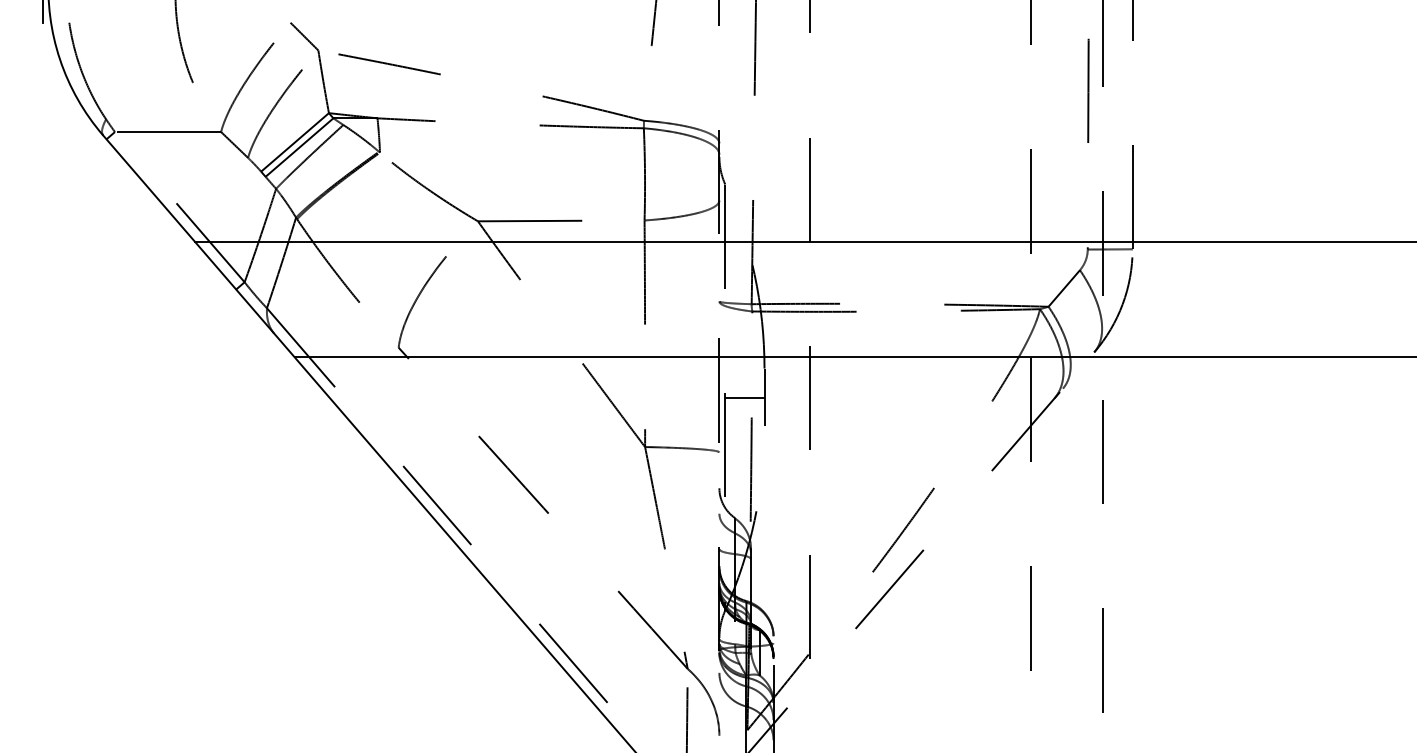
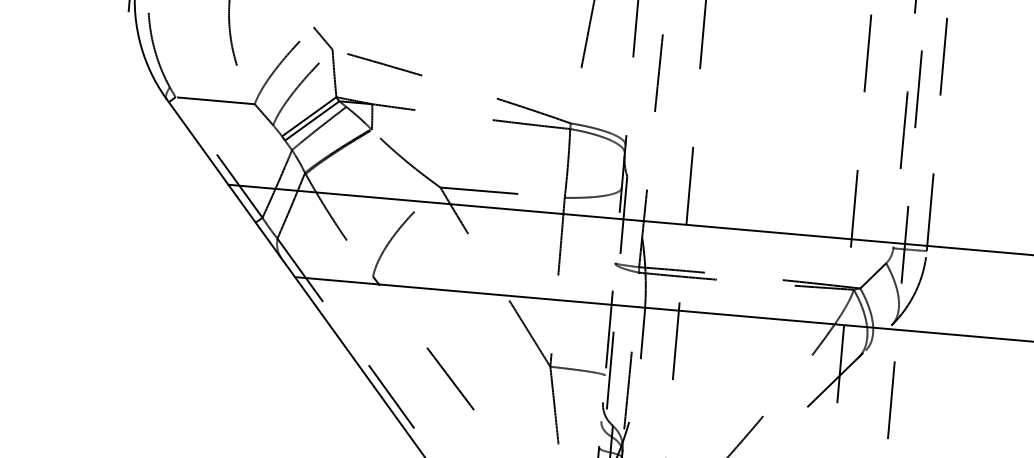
line: (744, 397) -> (627, 336), removed

